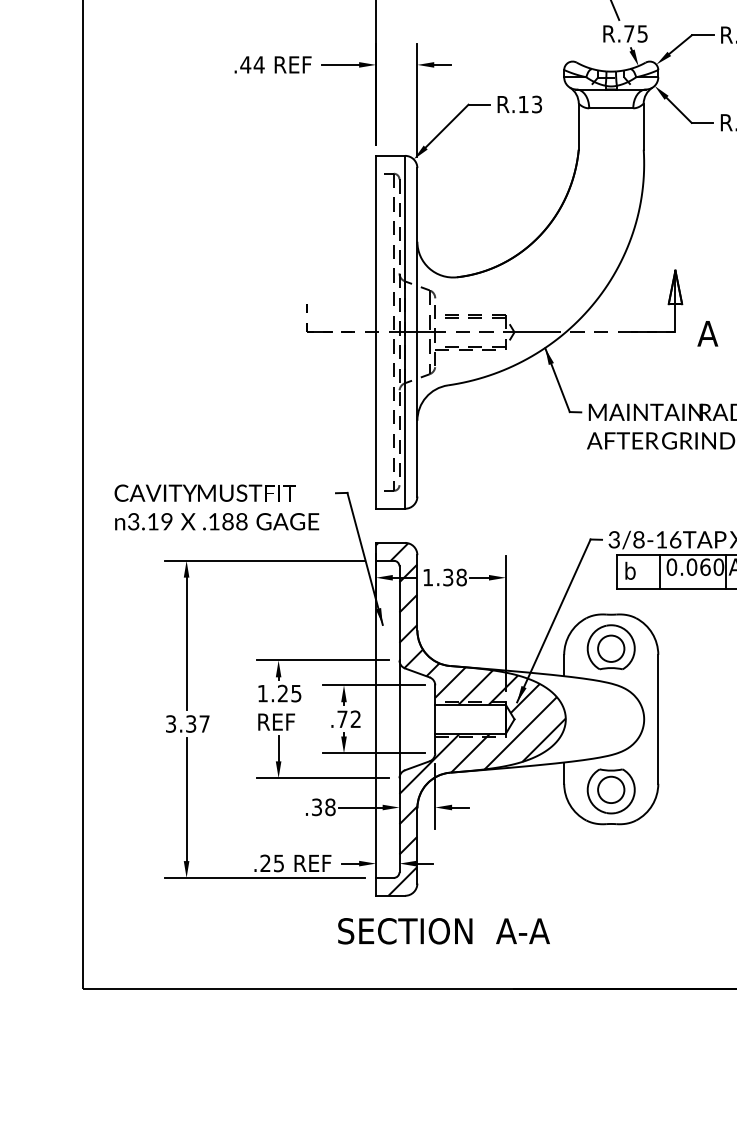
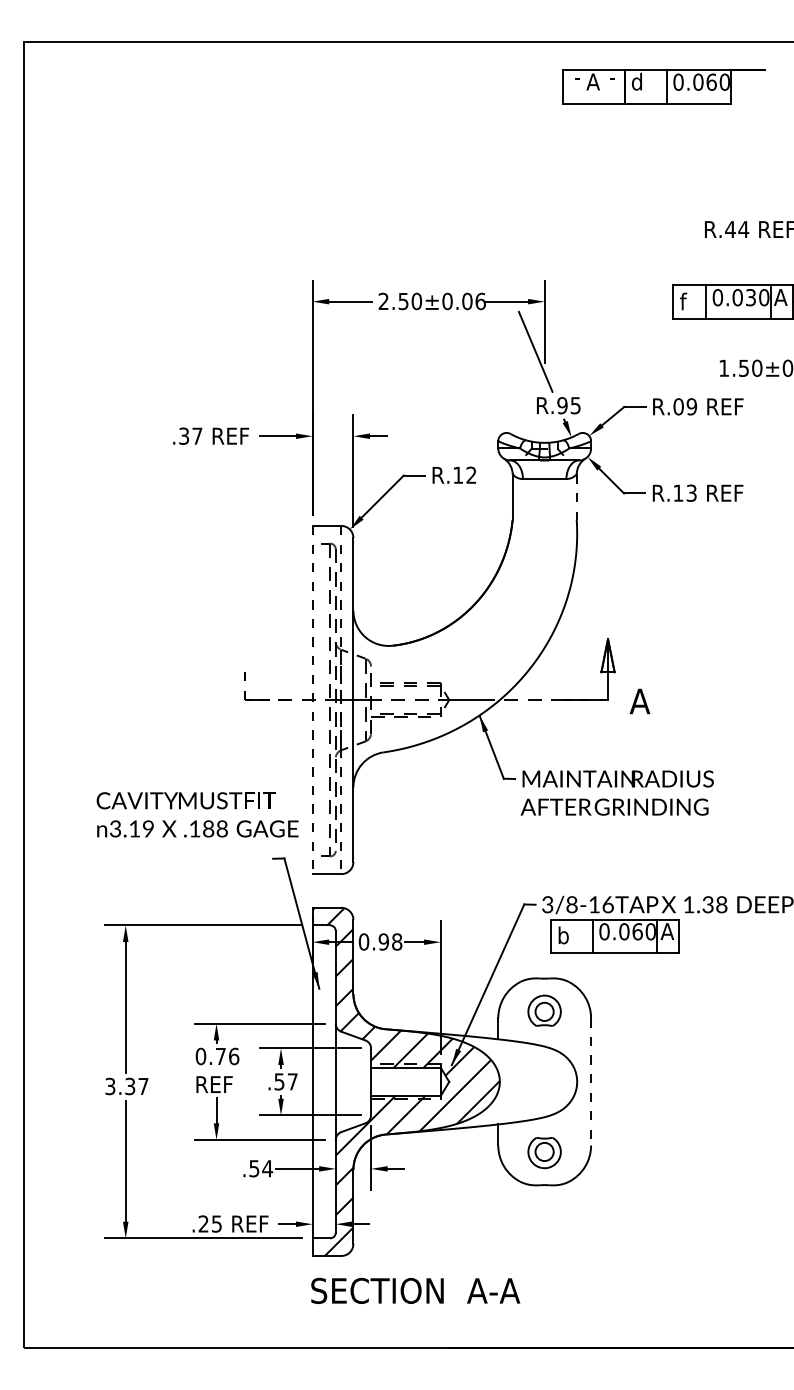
text: (629, 33) -> (562, 405), R.75 -> R.95
text: (252, 64) -> (190, 435), .44 -> .37
text: (537, 104) -> (471, 475), R.13 -> R.12
line: (643, 127) -> (576, 497), solid -> dashed
line: (375, 332) -> (312, 700), solid -> dashed
line: (405, 332) -> (341, 700), solid -> dashed
text: (216, 507) -> (197, 814), moved
text: (437, 577) -> (373, 941), 1.38 -> 0.98
part: (611, 646) -> (544, 1010), size x0.7
text: (279, 693) -> (217, 1056), 1.25 -> 0.76
text: (348, 718) -> (285, 1081), .72 -> .57
line: (658, 718) -> (591, 1081), solid -> dashed
part: (611, 790) -> (544, 1152), size x0.7
text: (324, 807) -> (261, 1168), .38 -> .54
text: (443, 930) -> (415, 1290), moved

